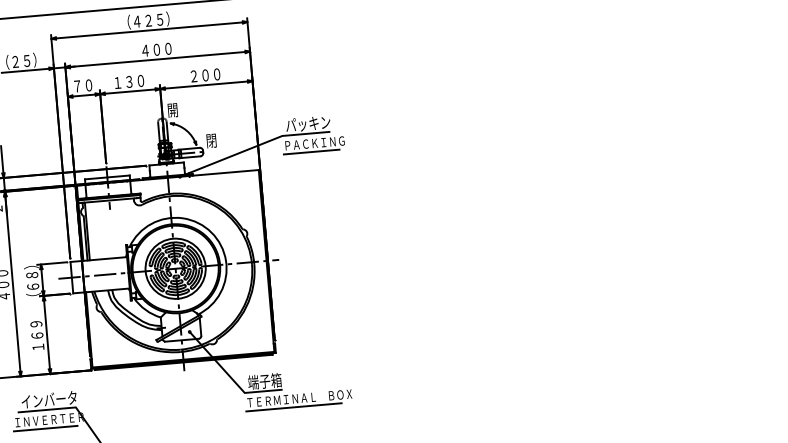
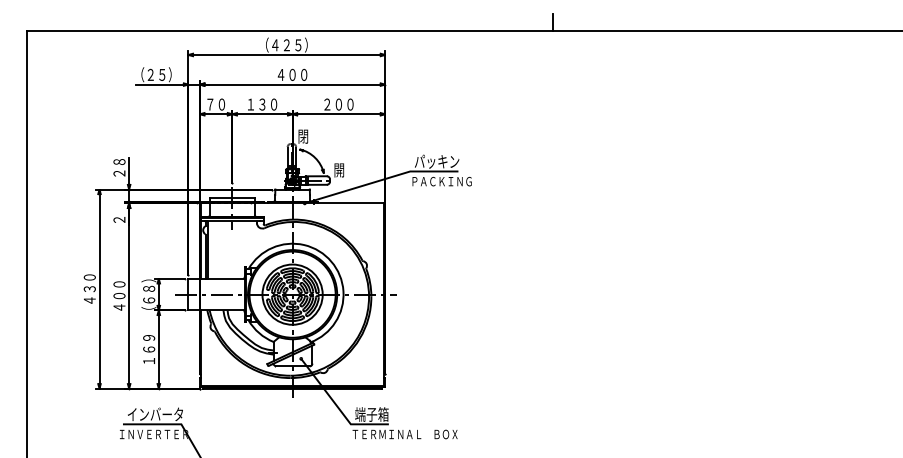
text: (173, 112) -> (303, 138), 開 -> 閉
text: (212, 144) -> (339, 173), 閉 -> 開
line: (312, 152) -> (438, 190), removed
line: (293, 407) -> (398, 442), removed
line: (45, 428) -> (149, 442), removed

